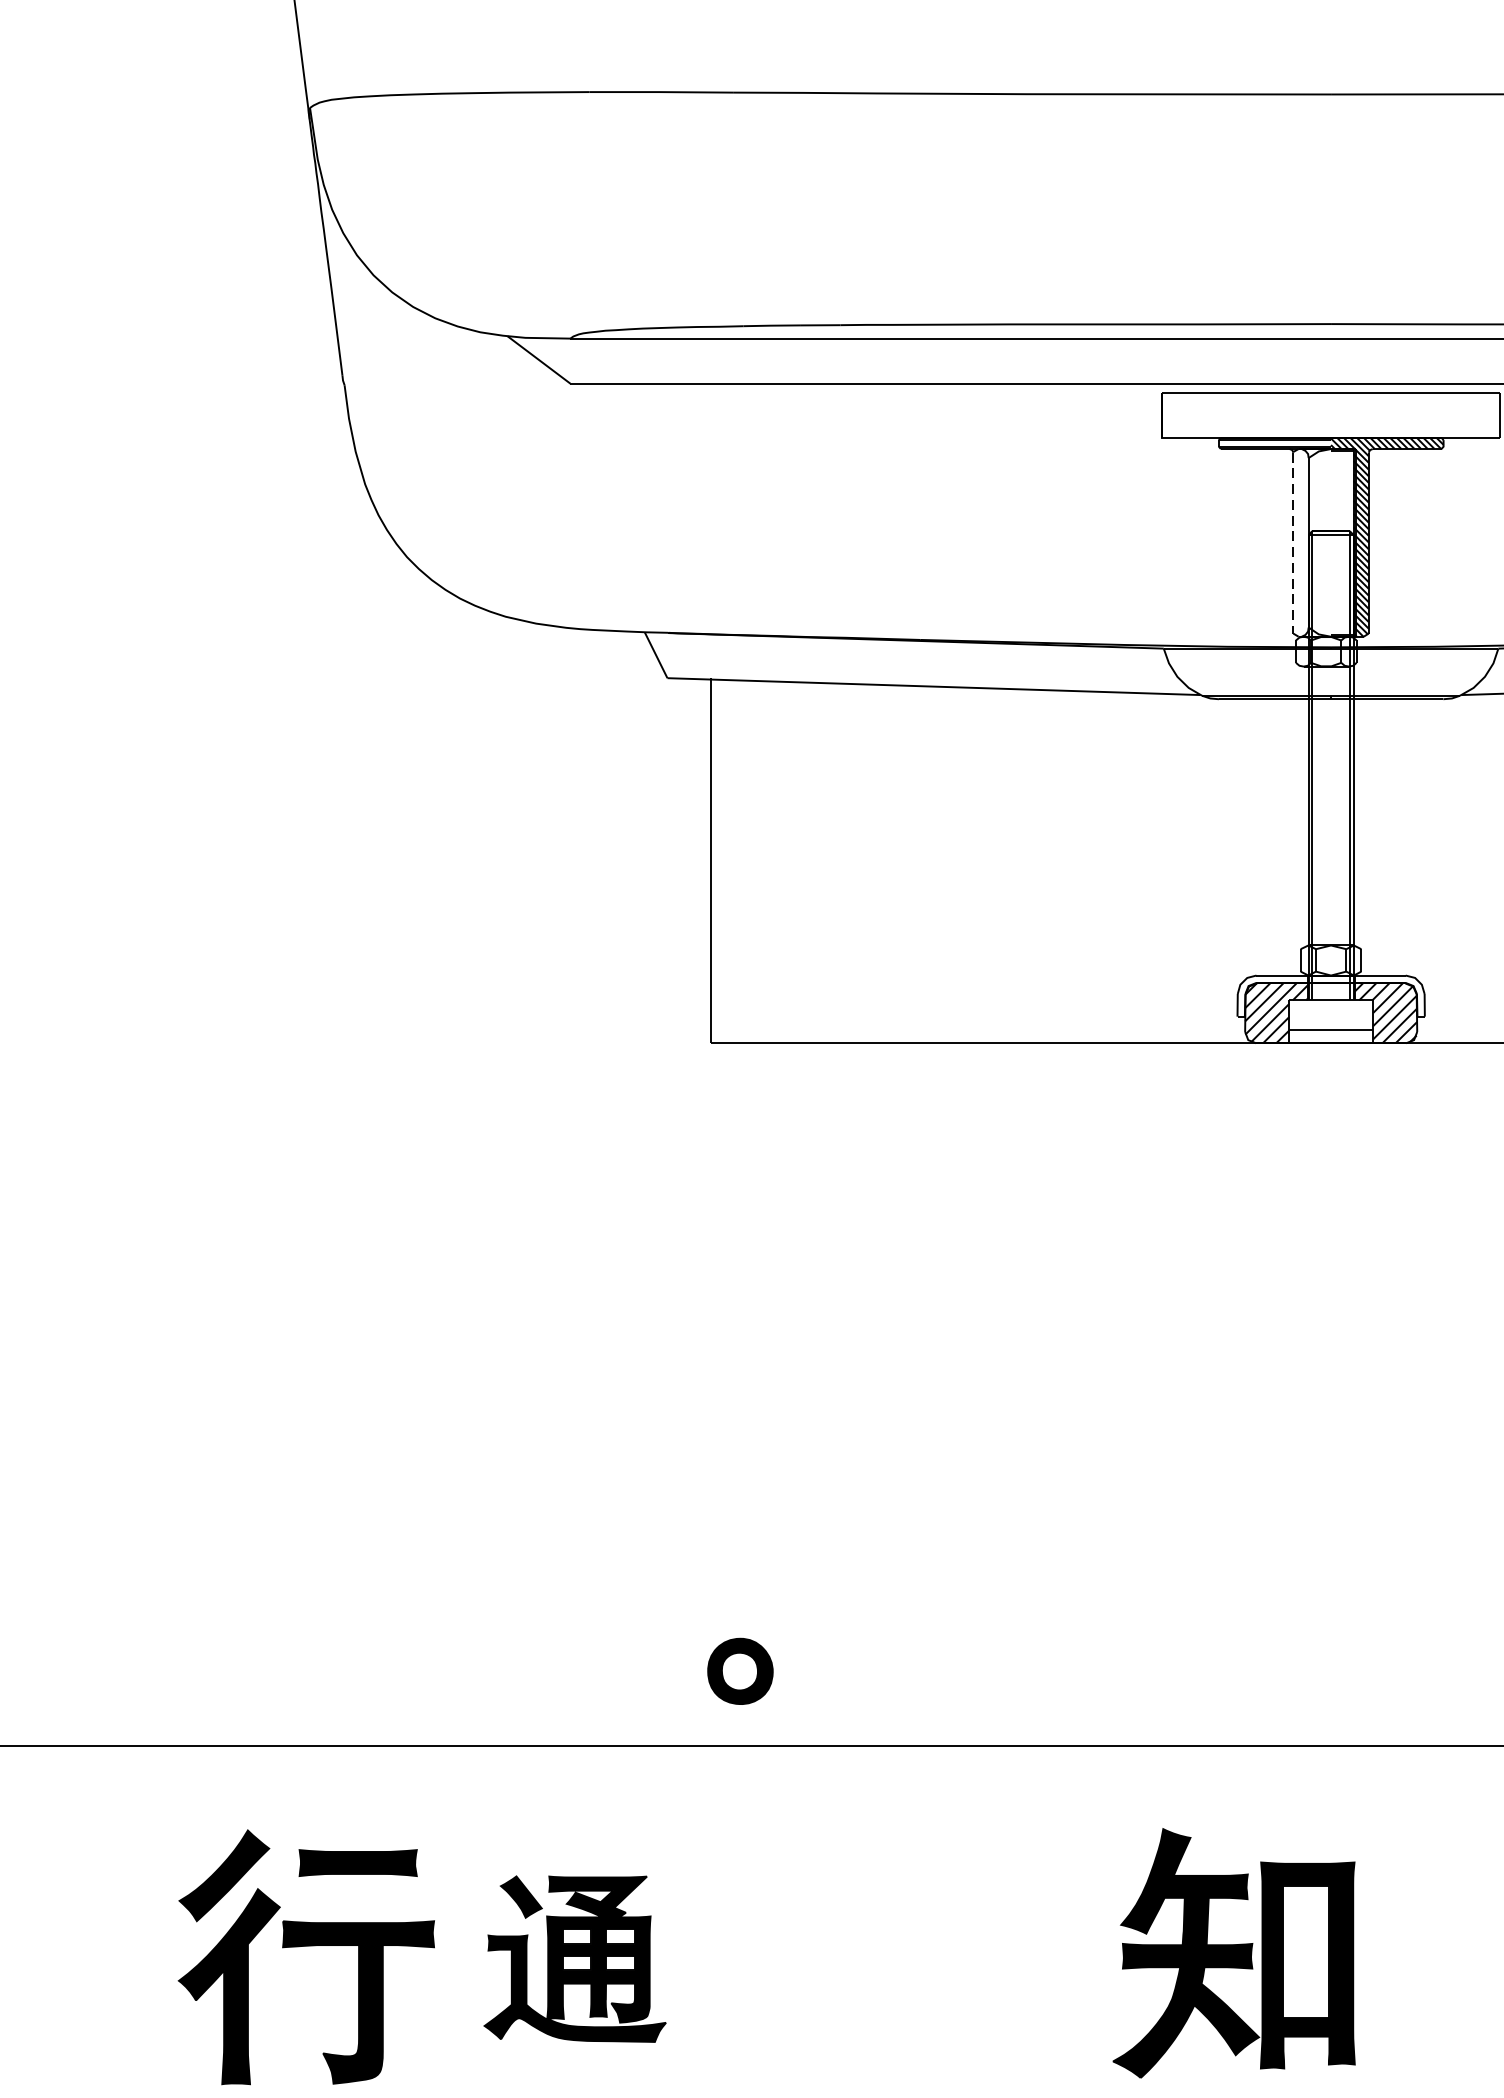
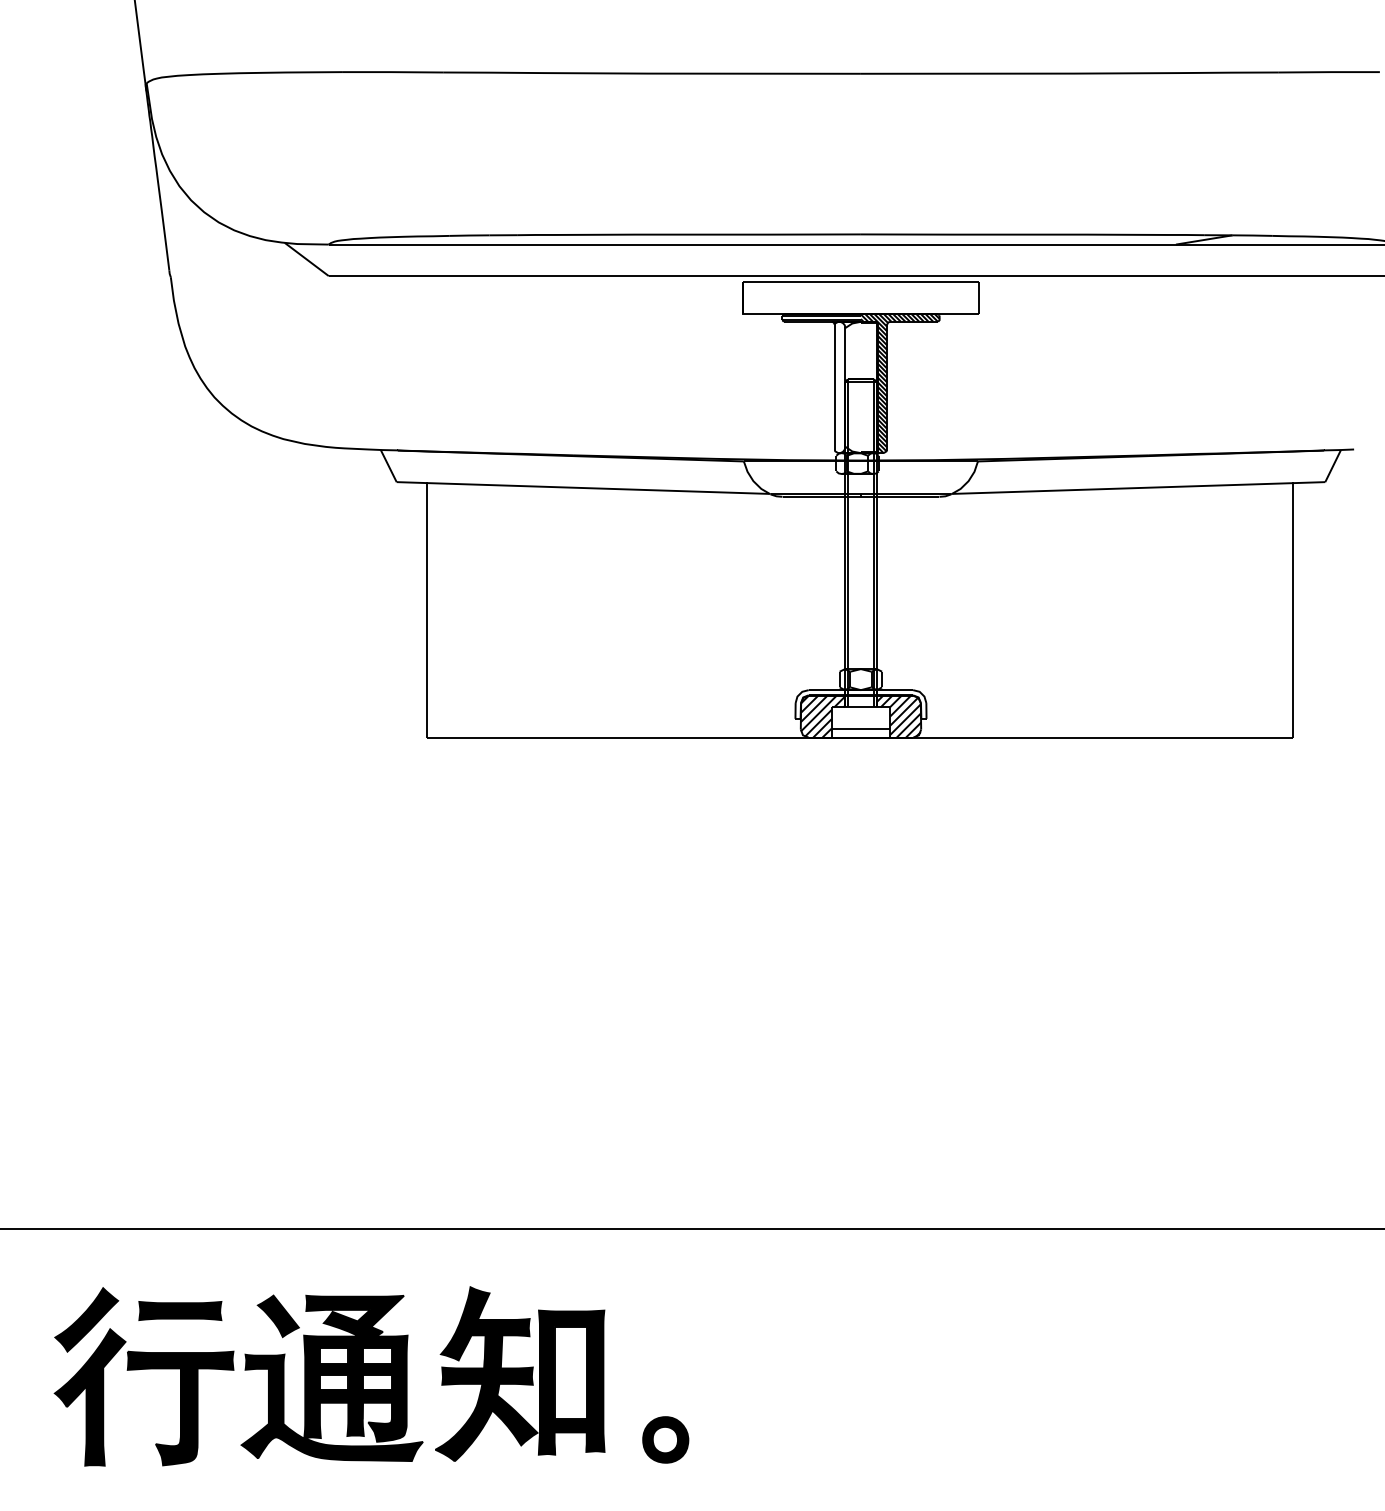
line: (1293, 544) -> (834, 388), dashed -> solid
part: (740, 1670) -> (665, 1439), moved
part: (1234, 1952) -> (520, 1373), moved
part: (574, 1958) -> (331, 1377), size x1.43

